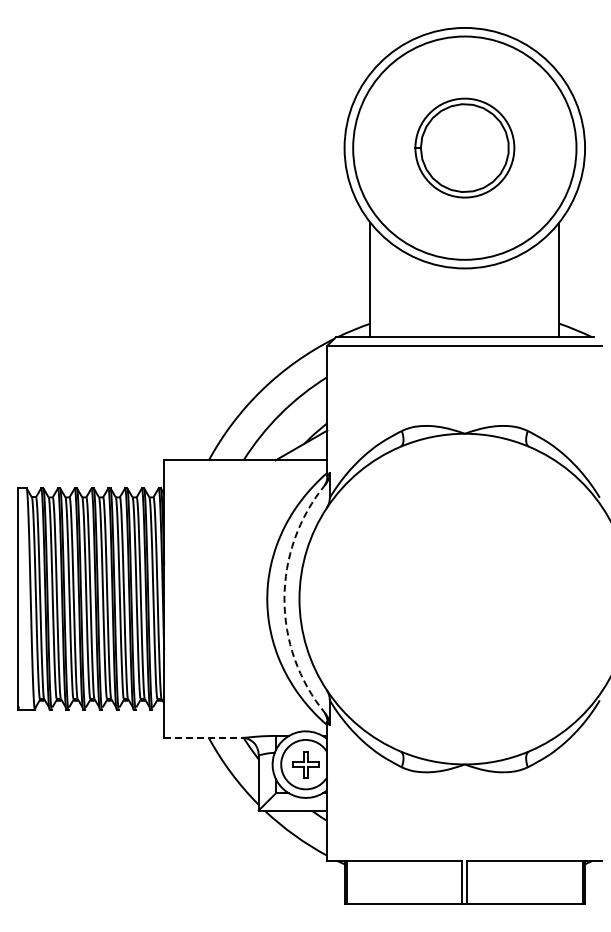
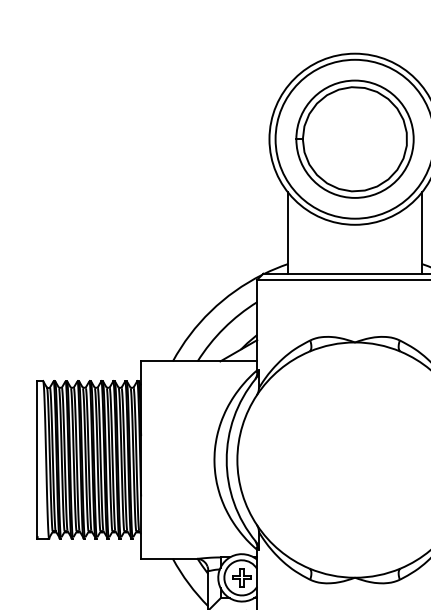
part: (464, 147) -> (354, 138), size x1.67
arc: (284, 599) -> (226, 460), dashed -> solid
line: (204, 737) -> (169, 558), dashed -> solid

